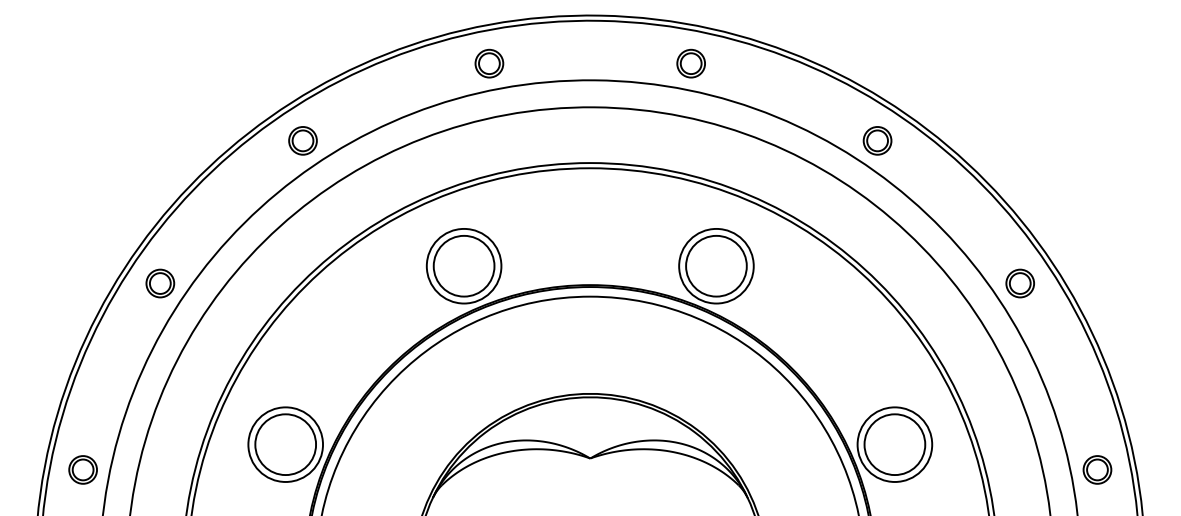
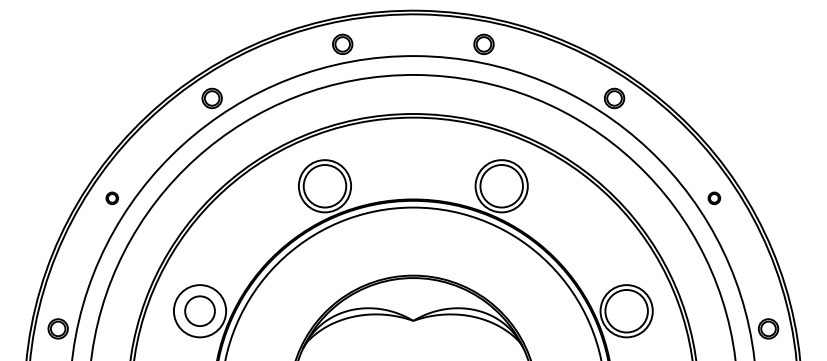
part: (160, 283) -> (112, 198), size x0.6
part: (1019, 283) -> (713, 198), size x0.6
circle: (285, 444) -> (199, 311), size x0.7

